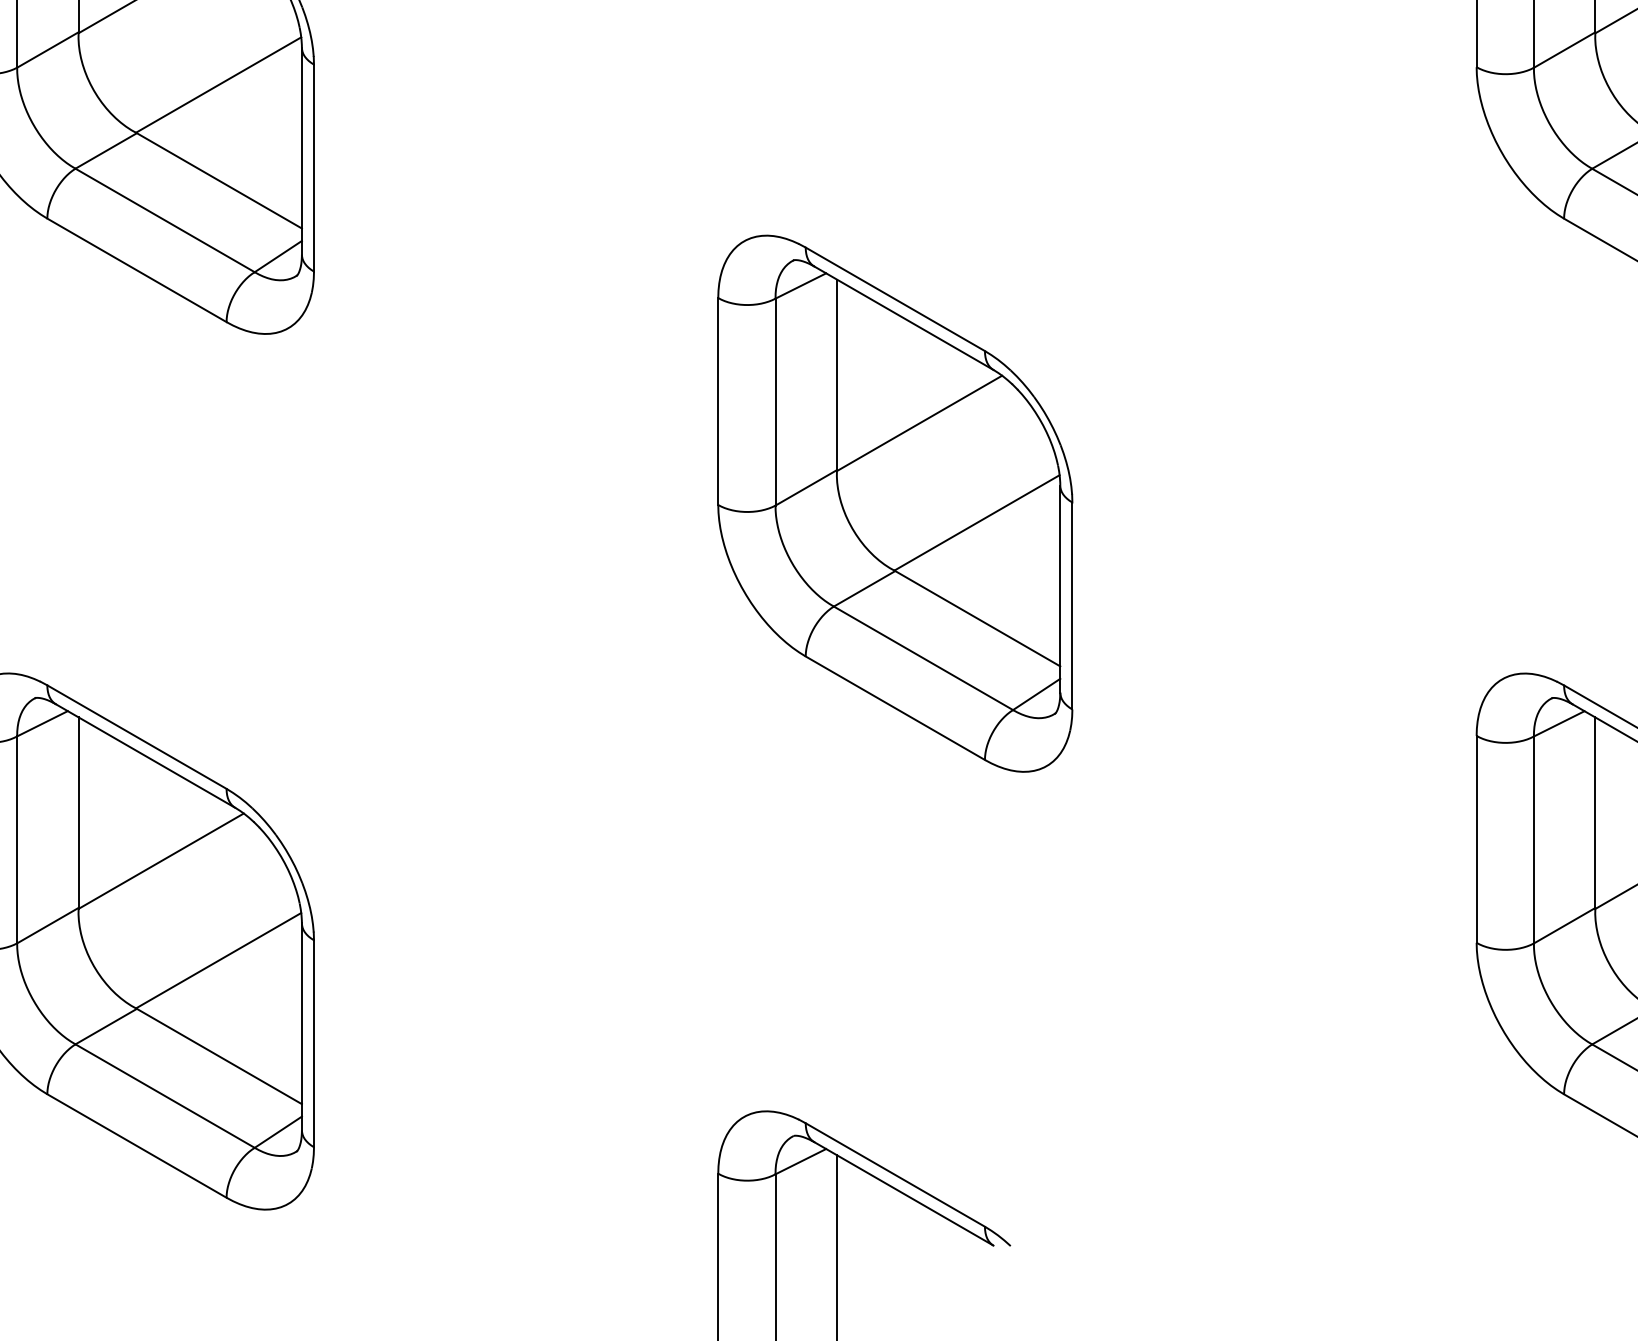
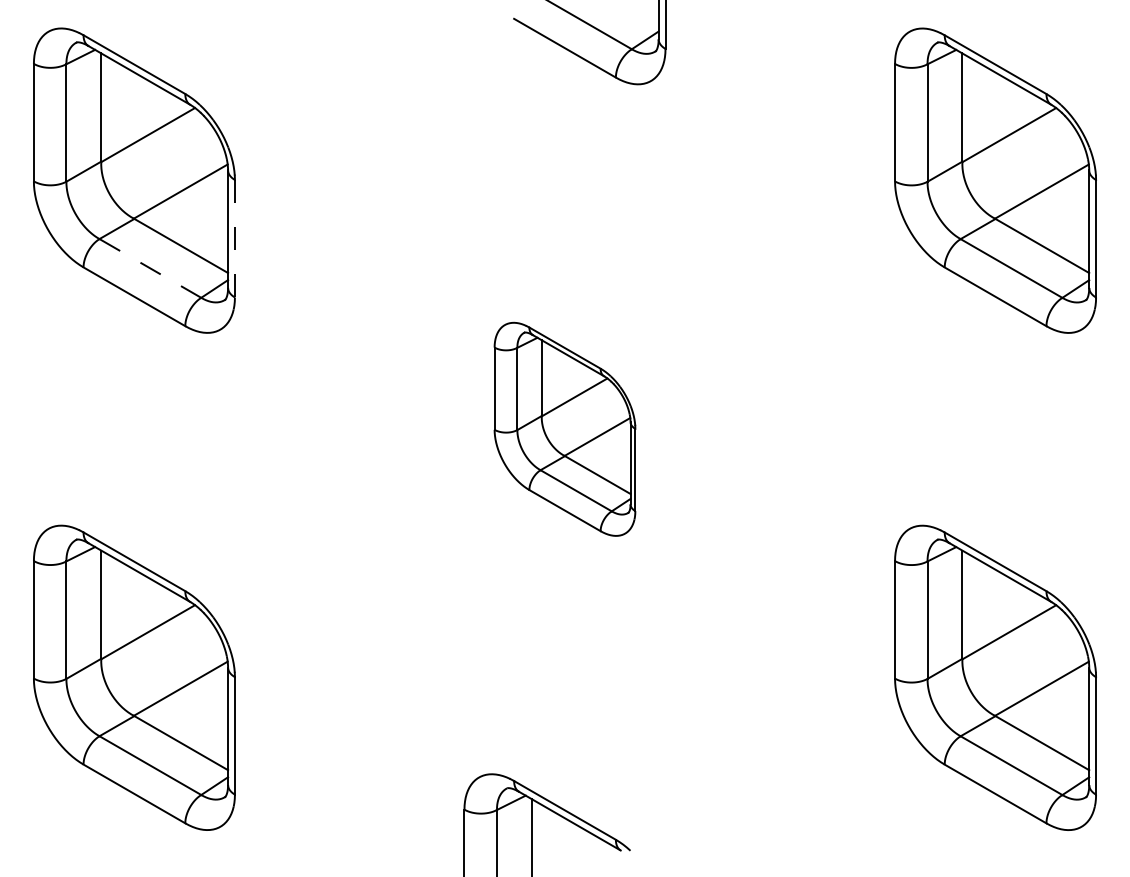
line: (313, 167) -> (234, 238), solid -> dashed
line: (165, 220) -> (150, 268), solid -> dashed
part: (894, 504) -> (564, 429), size x0.7

